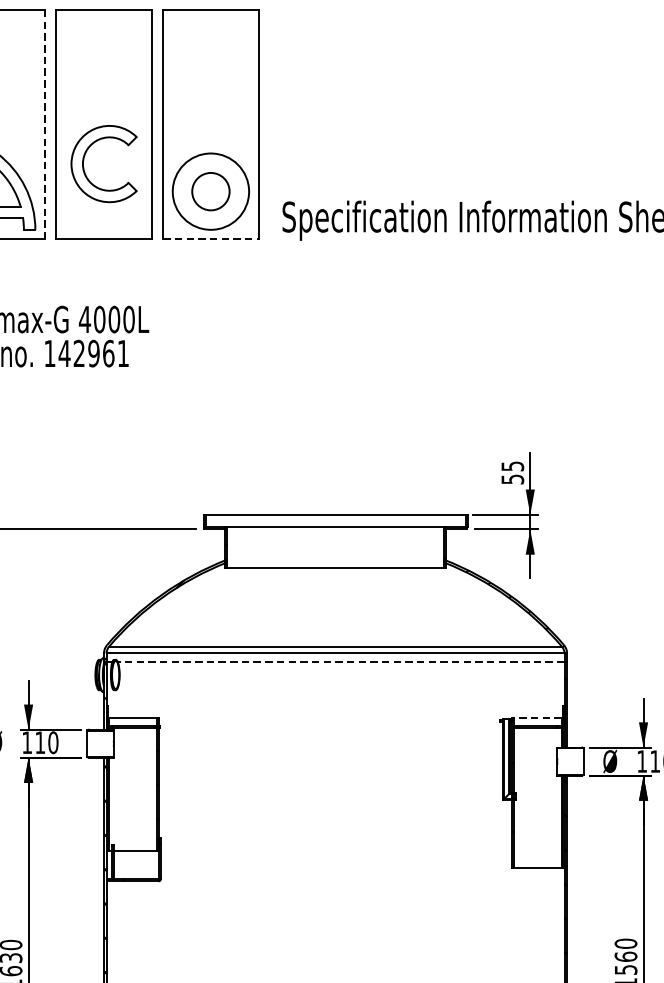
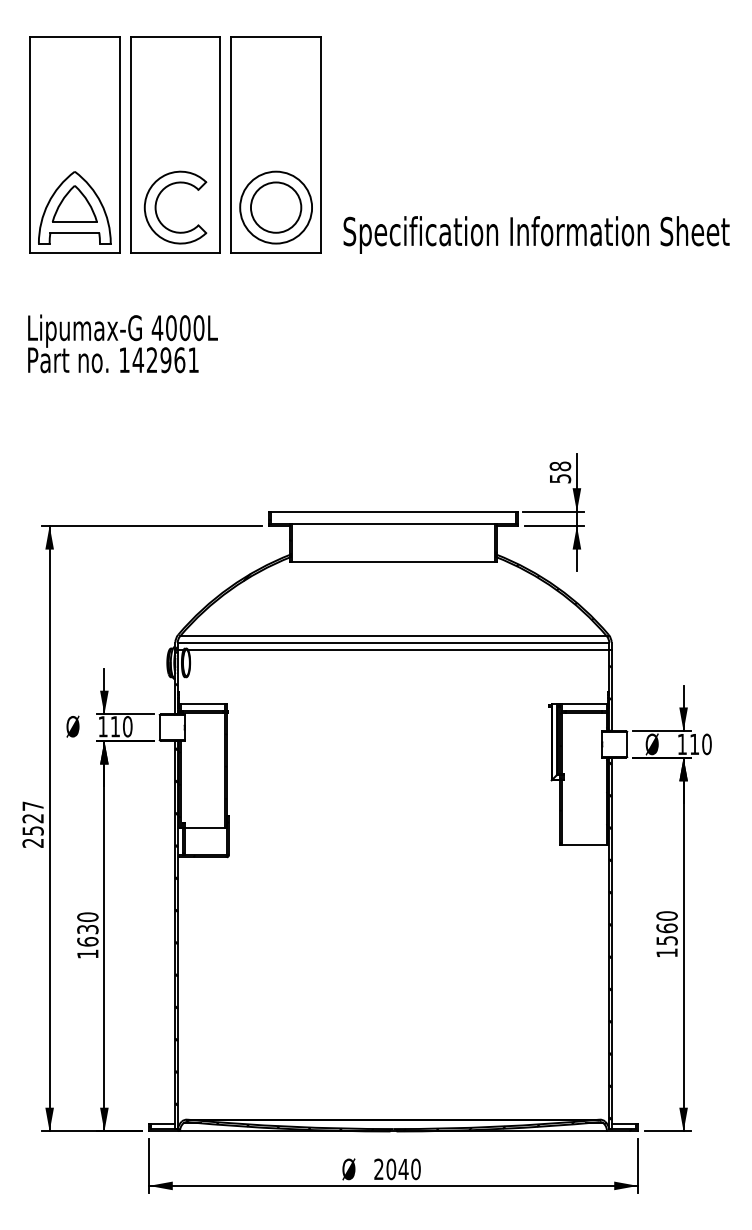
line: (44, 124) -> (119, 144), dashed -> solid
part: (84, 157) -> (157, 201), moved
circle: (210, 191) -> (275, 207), size x1.43
line: (211, 239) -> (276, 252), dashed -> solid
text: (512, 466) -> (560, 466), 55 -> 58
line: (340, 661) -> (398, 650), dashed -> solid
line: (537, 718) -> (583, 703), dashed -> solid

